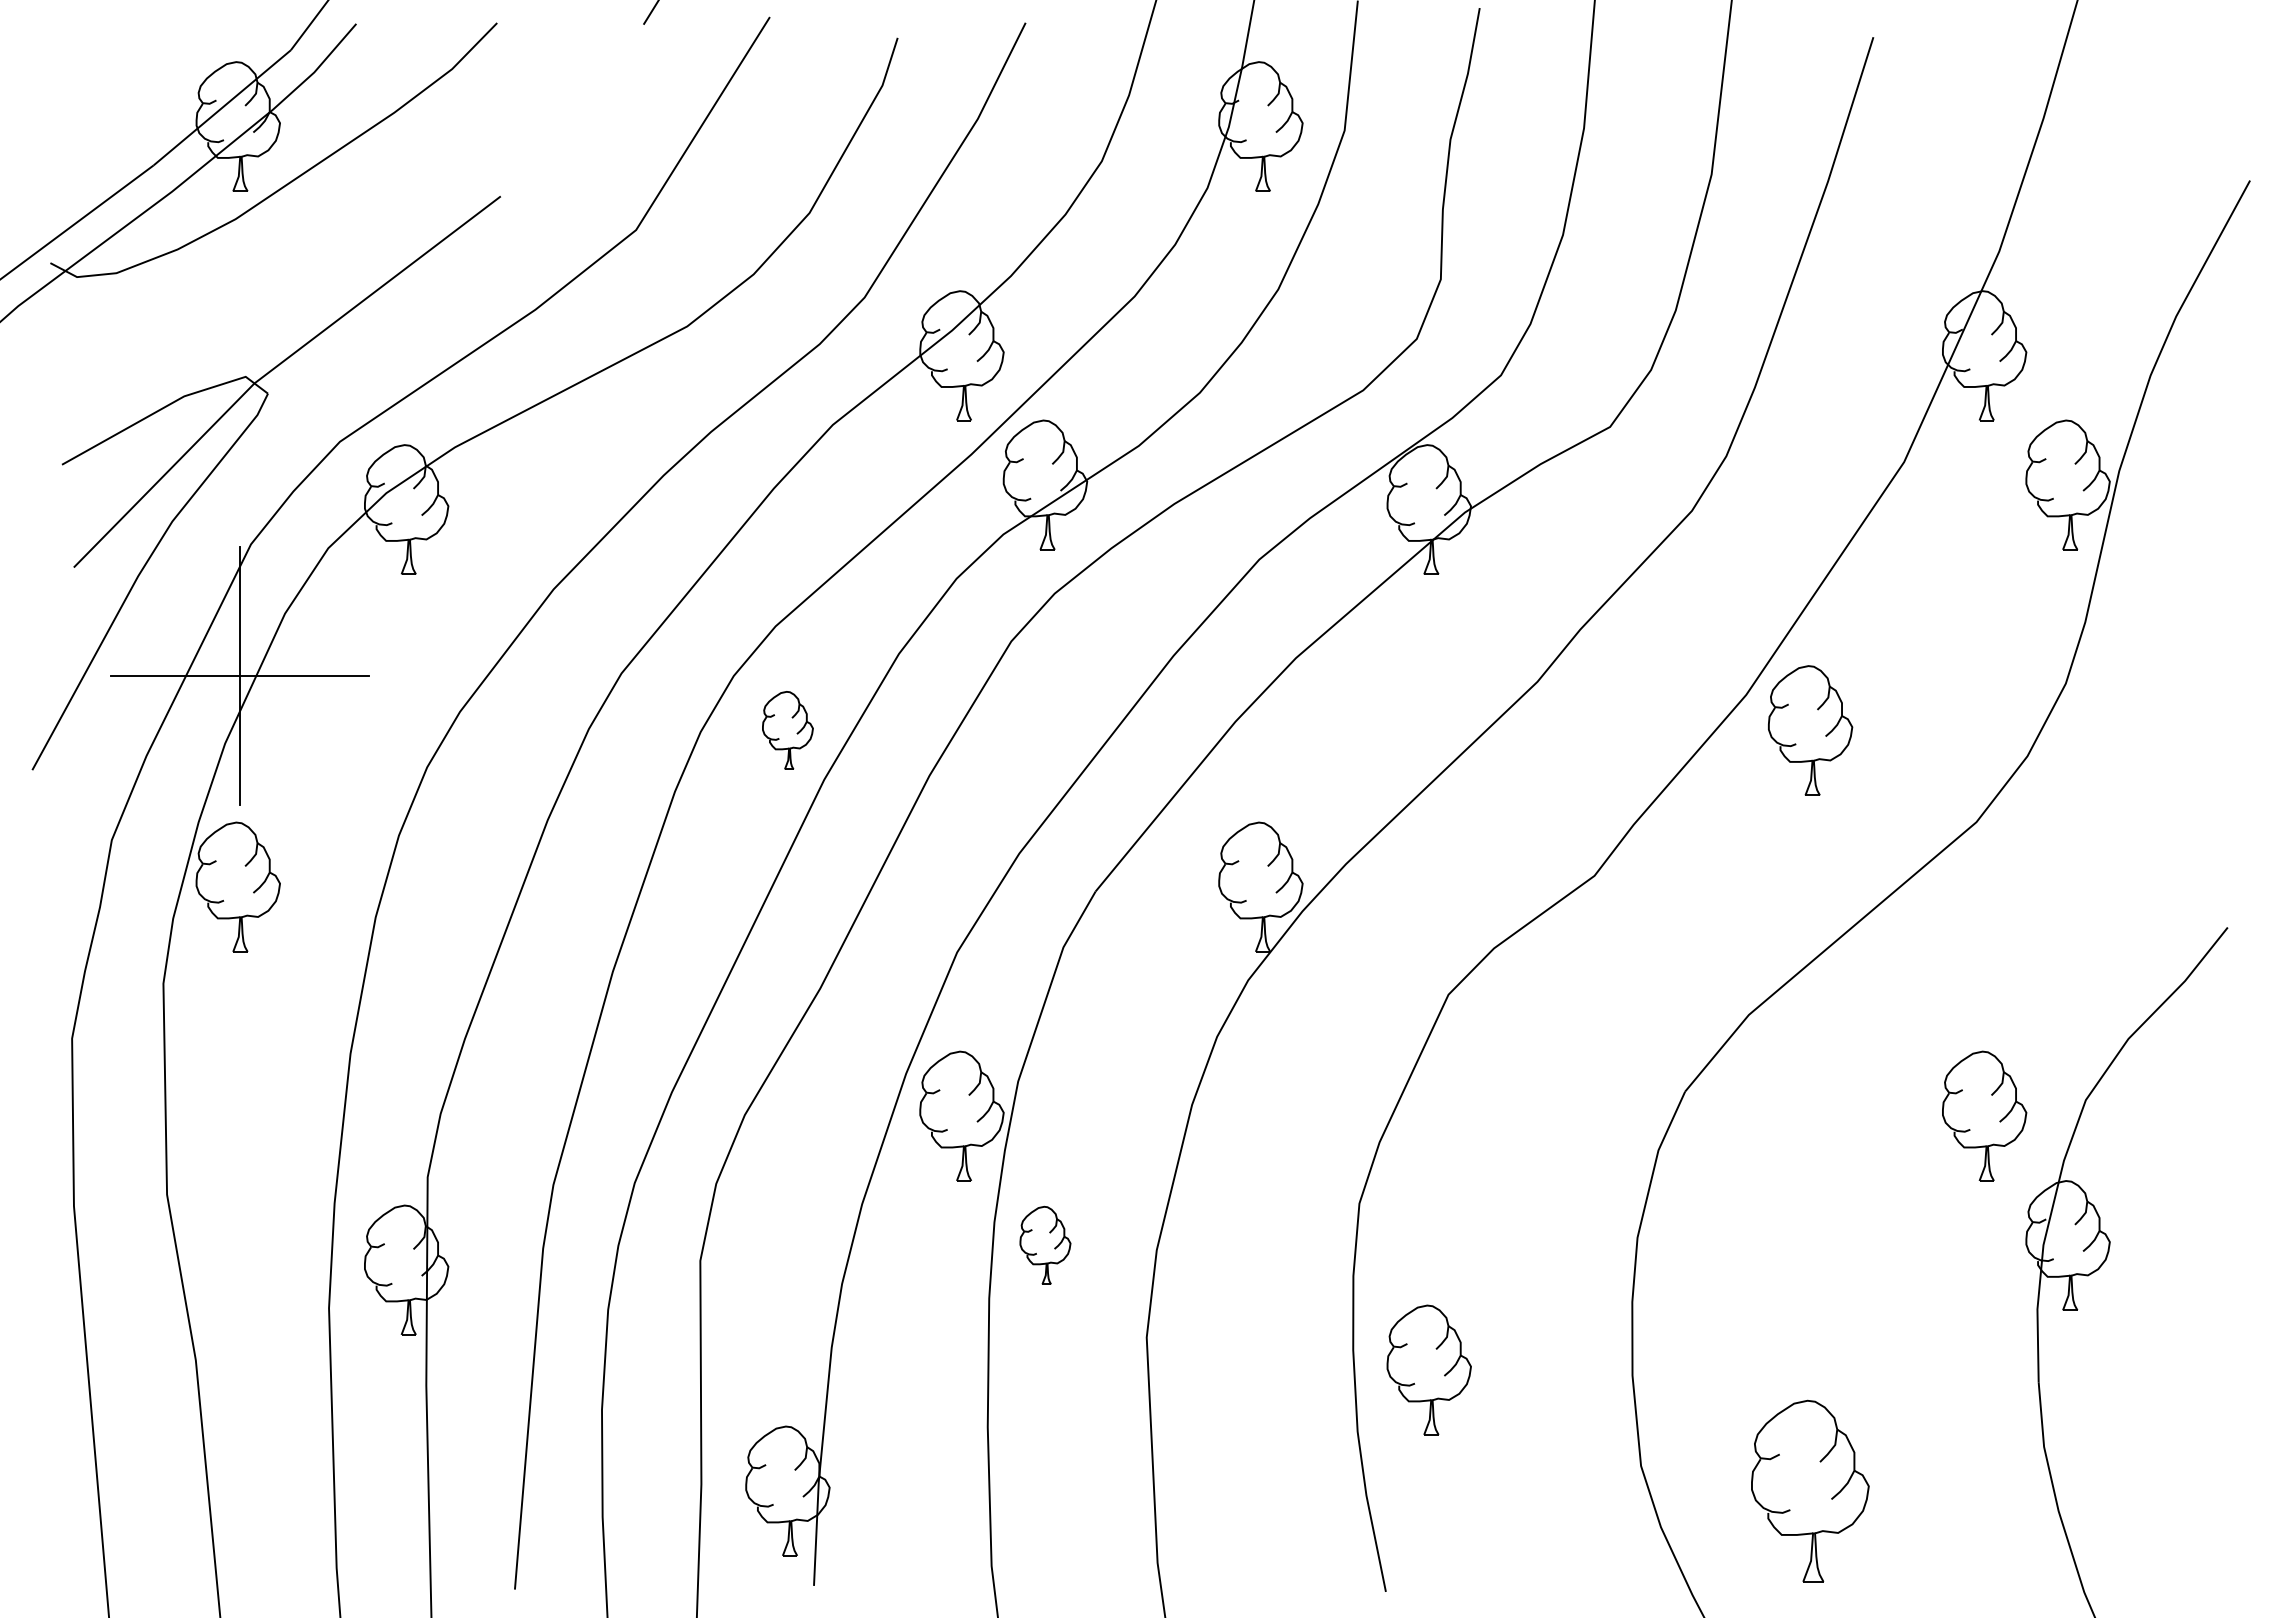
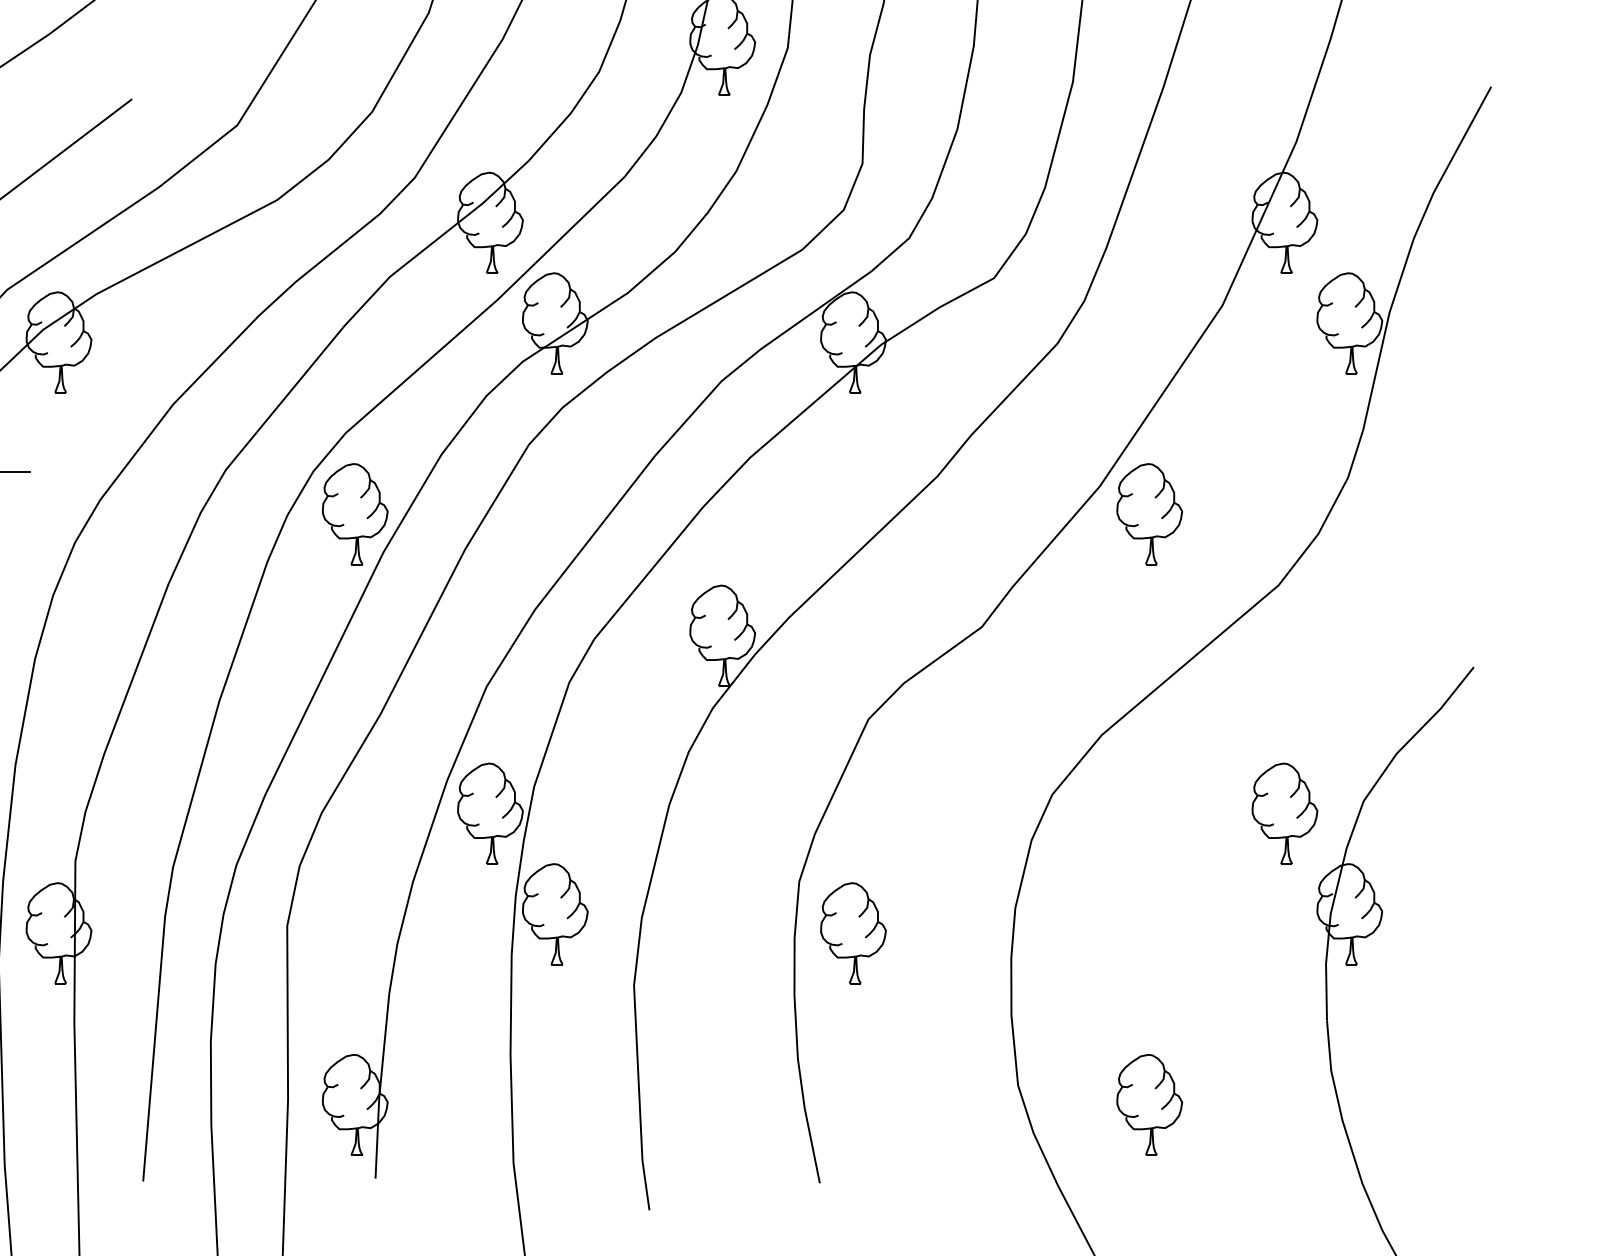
part: (787, 730) -> (354, 514), size x1.67
part: (1045, 1245) -> (555, 914), size x1.67
part: (1428, 1369) -> (852, 932), moved
part: (1810, 1490) -> (1149, 1104), size x0.71

